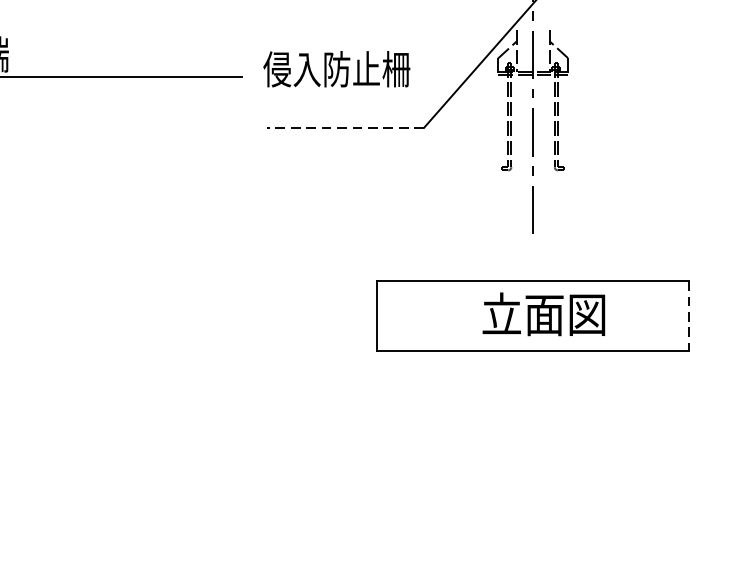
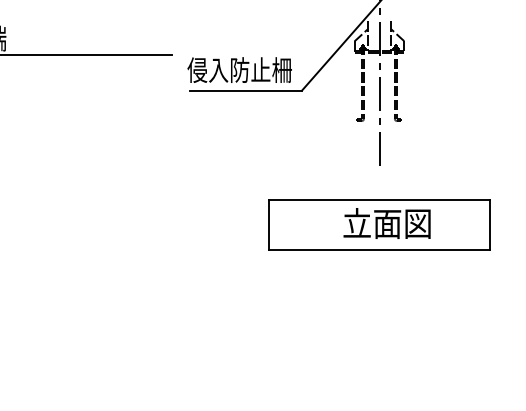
text: (336, 68) -> (239, 69), moved
line: (346, 127) -> (246, 90), dashed -> solid
line: (689, 315) -> (490, 224), dashed -> solid

